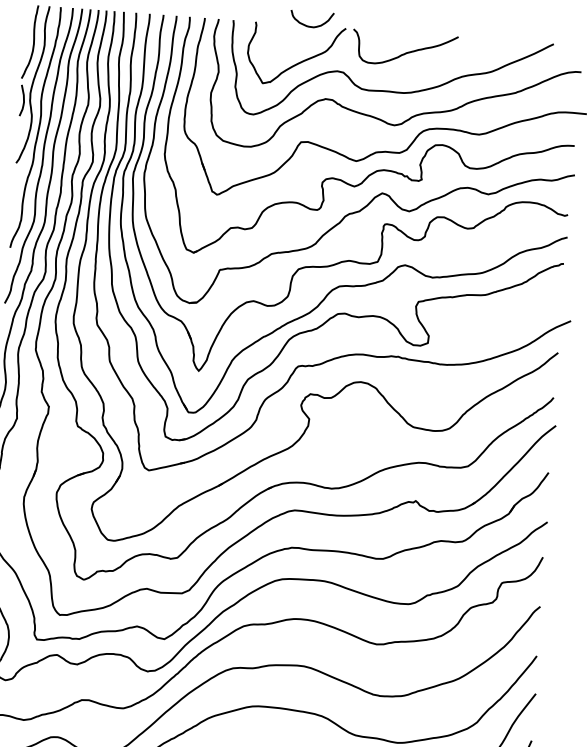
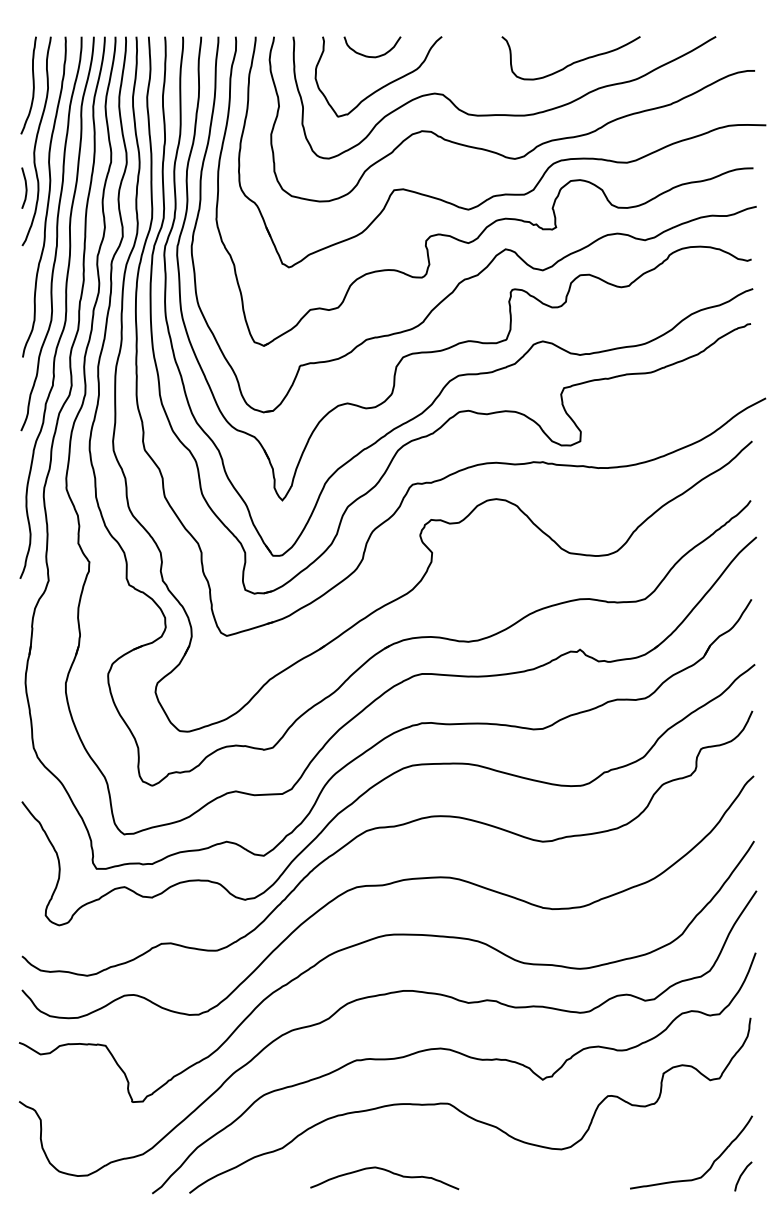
curve: (311, 26) -> (372, 56), moved
curve: (405, 52) -> (572, 62), moved
curve: (23, 100) -> (25, 187), moved

